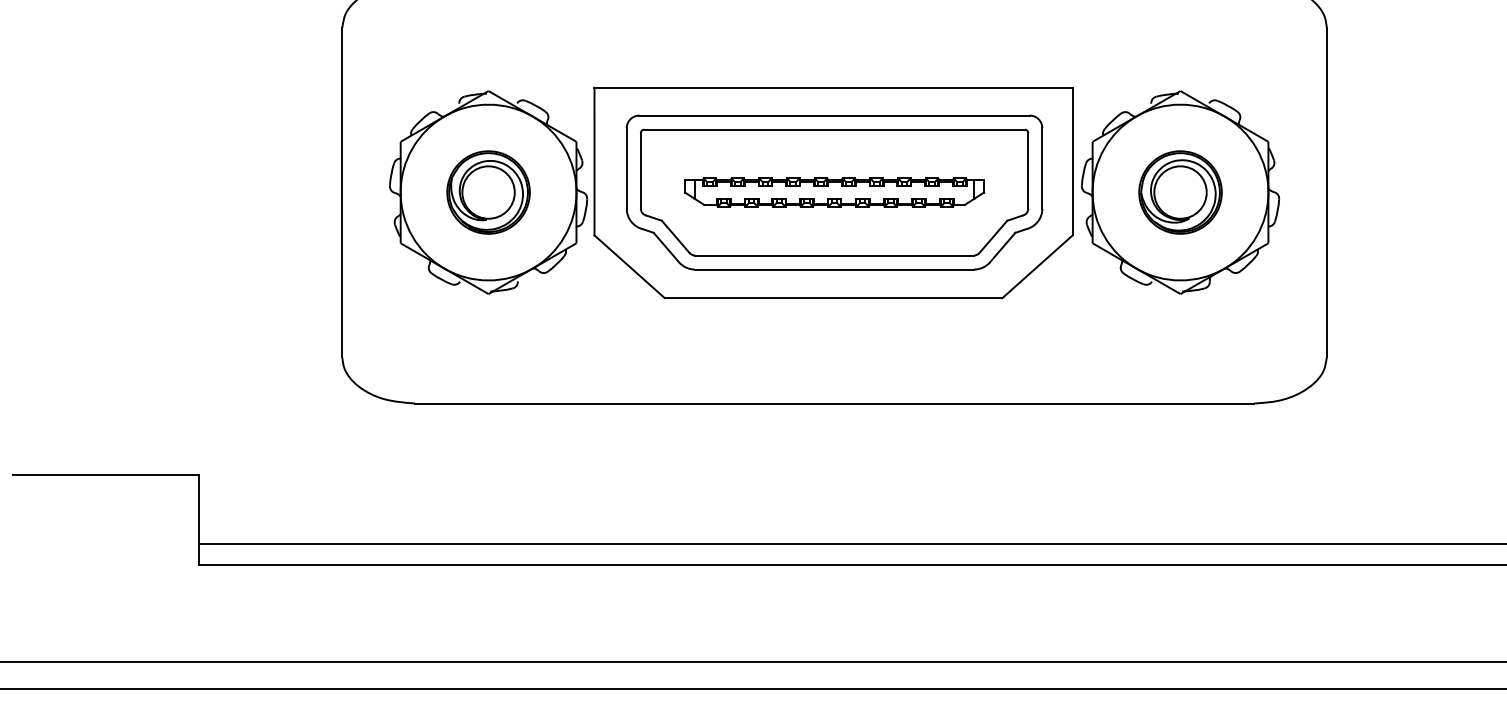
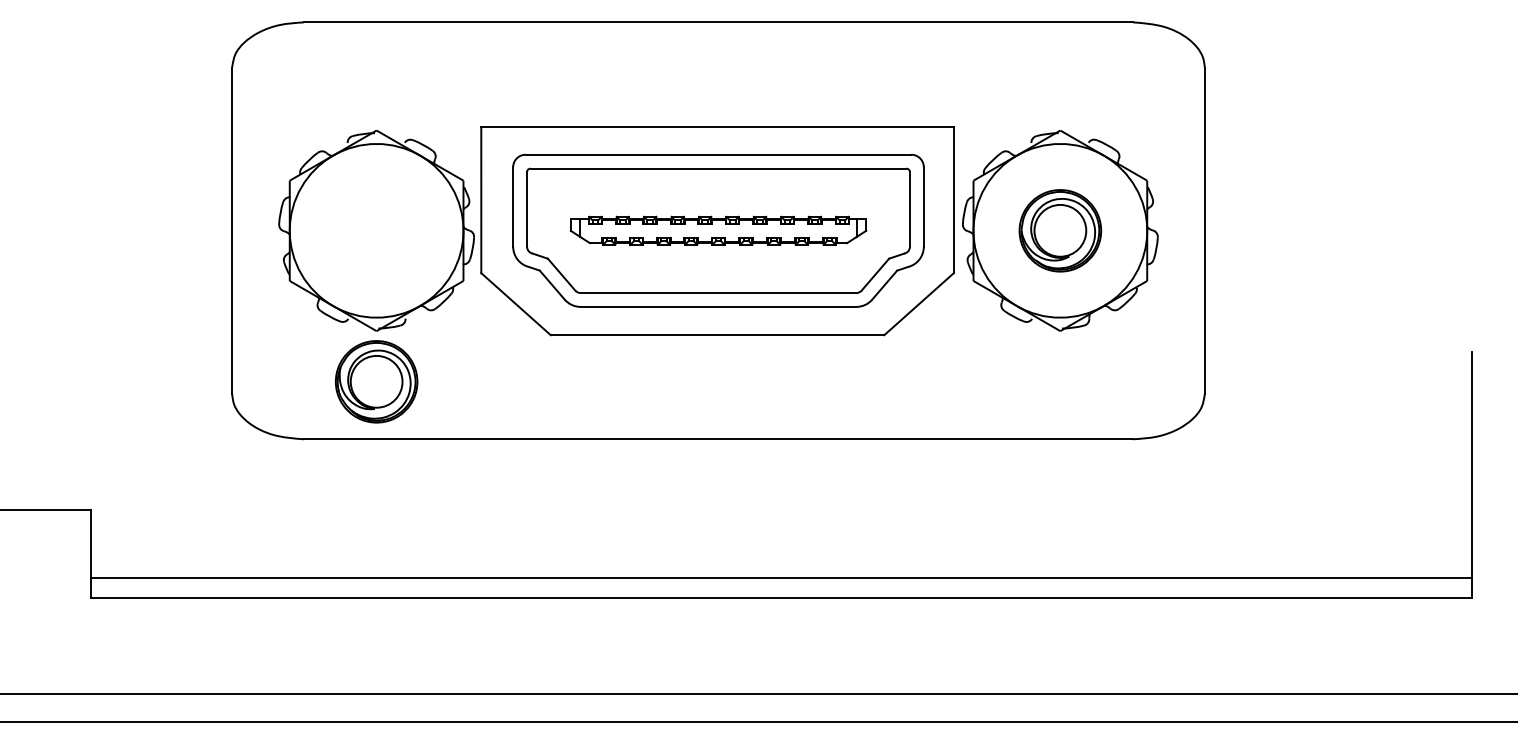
part: (488, 192) -> (376, 381), moved

